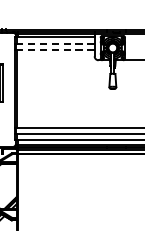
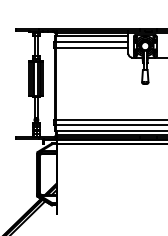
line: (55, 44) -> (92, 42), dashed -> solid
line: (55, 50) -> (92, 48), dashed -> solid

